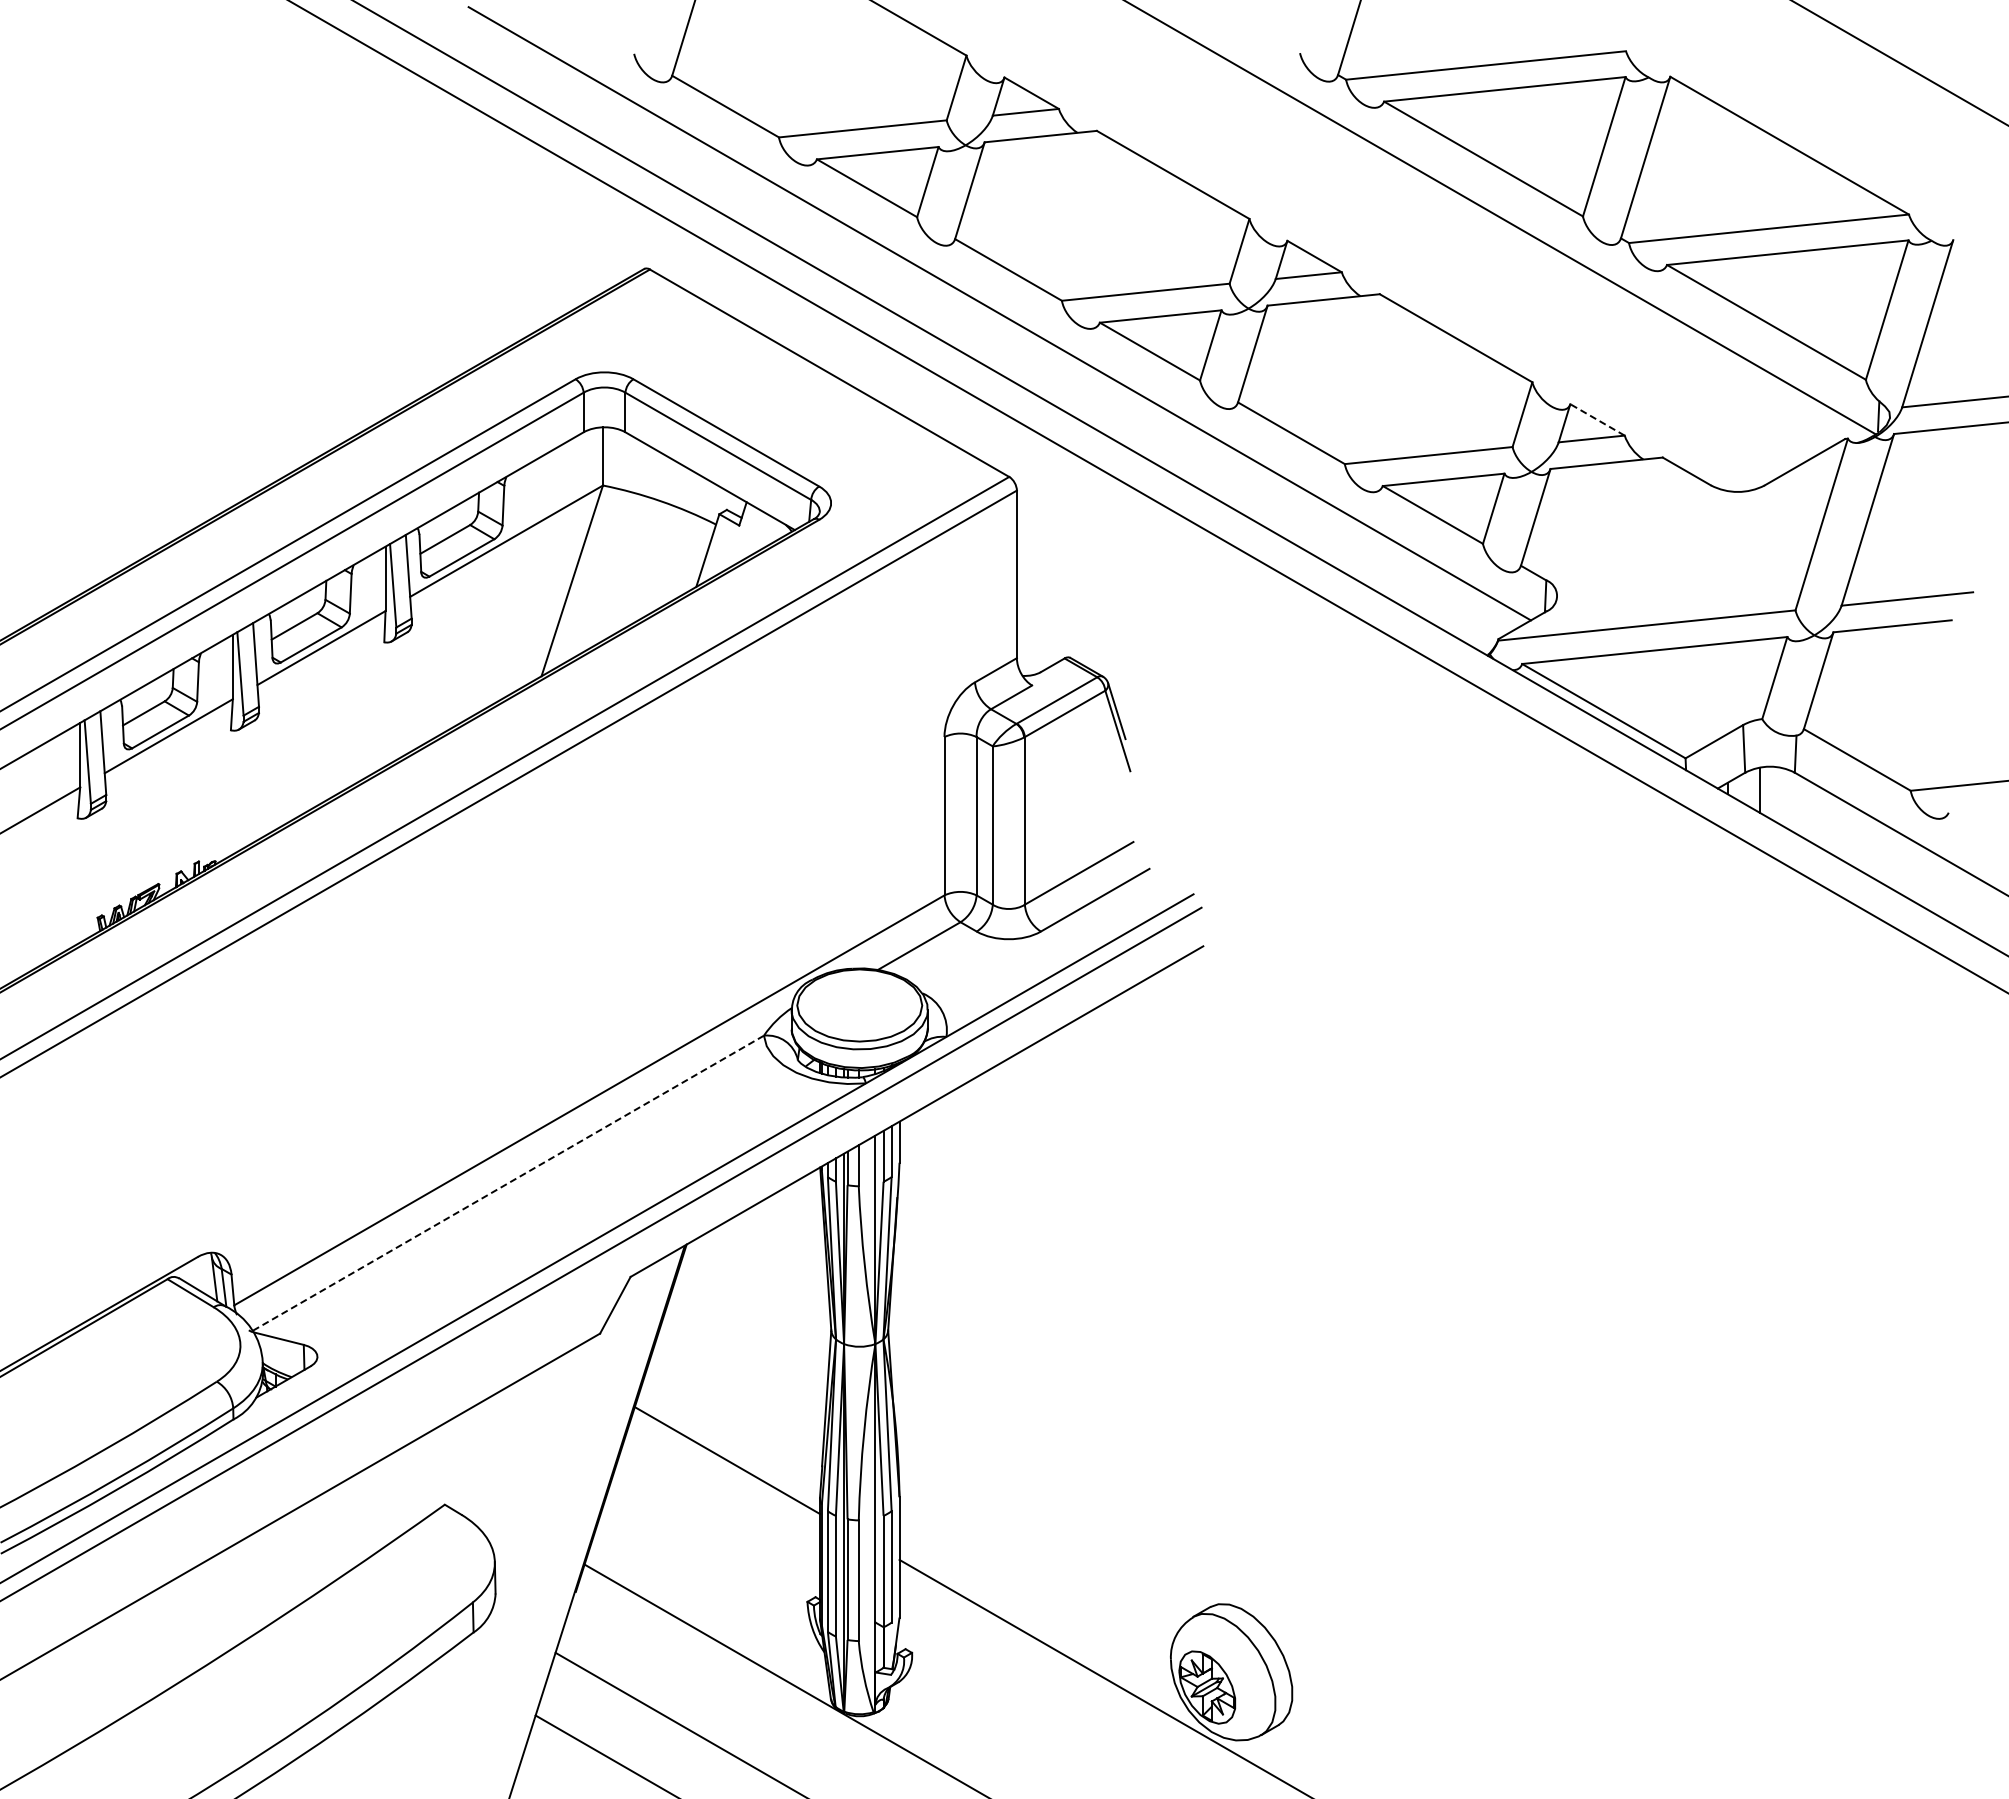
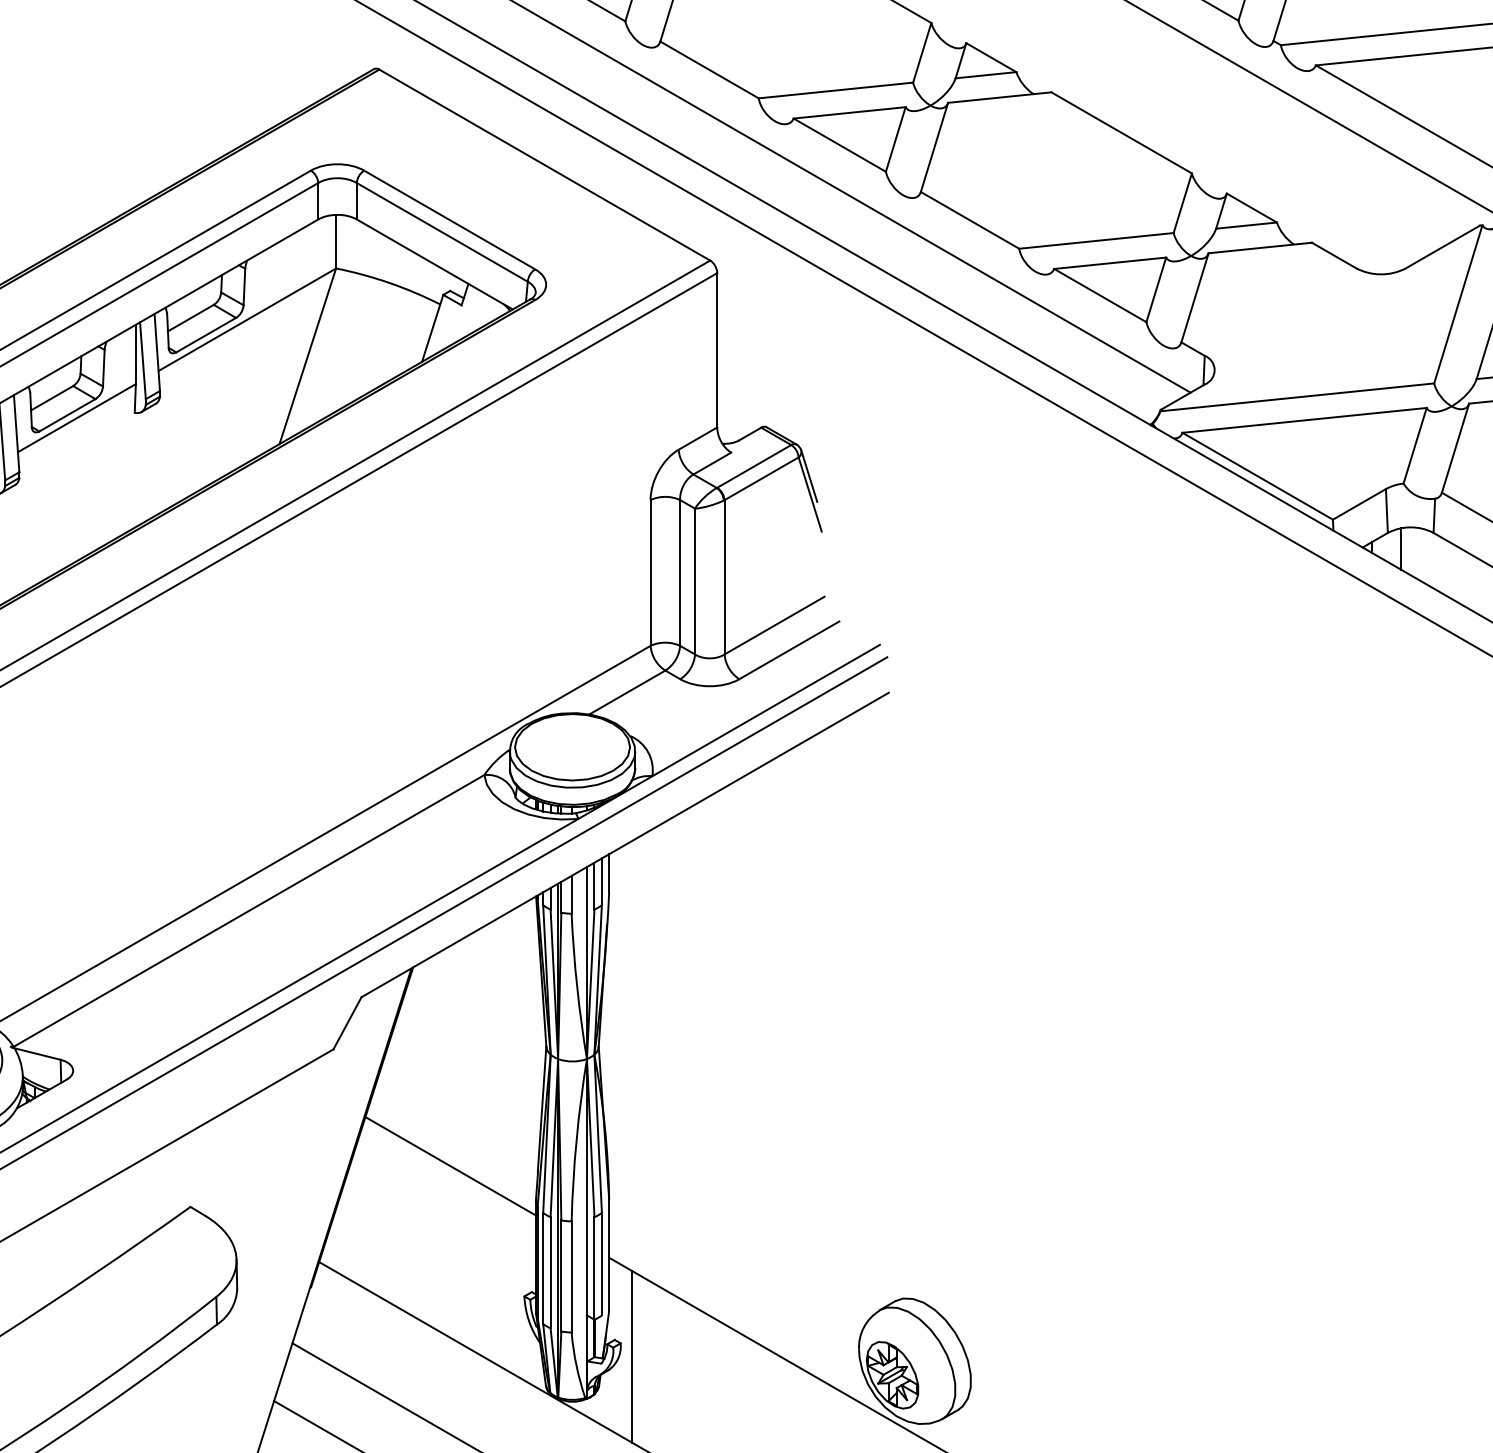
line: (1597, 419) -> (1251, 207), dashed -> solid
line: (507, 1183) -> (248, 911), dashed -> solid
line: (924, 1667) -> (632, 1356), added

